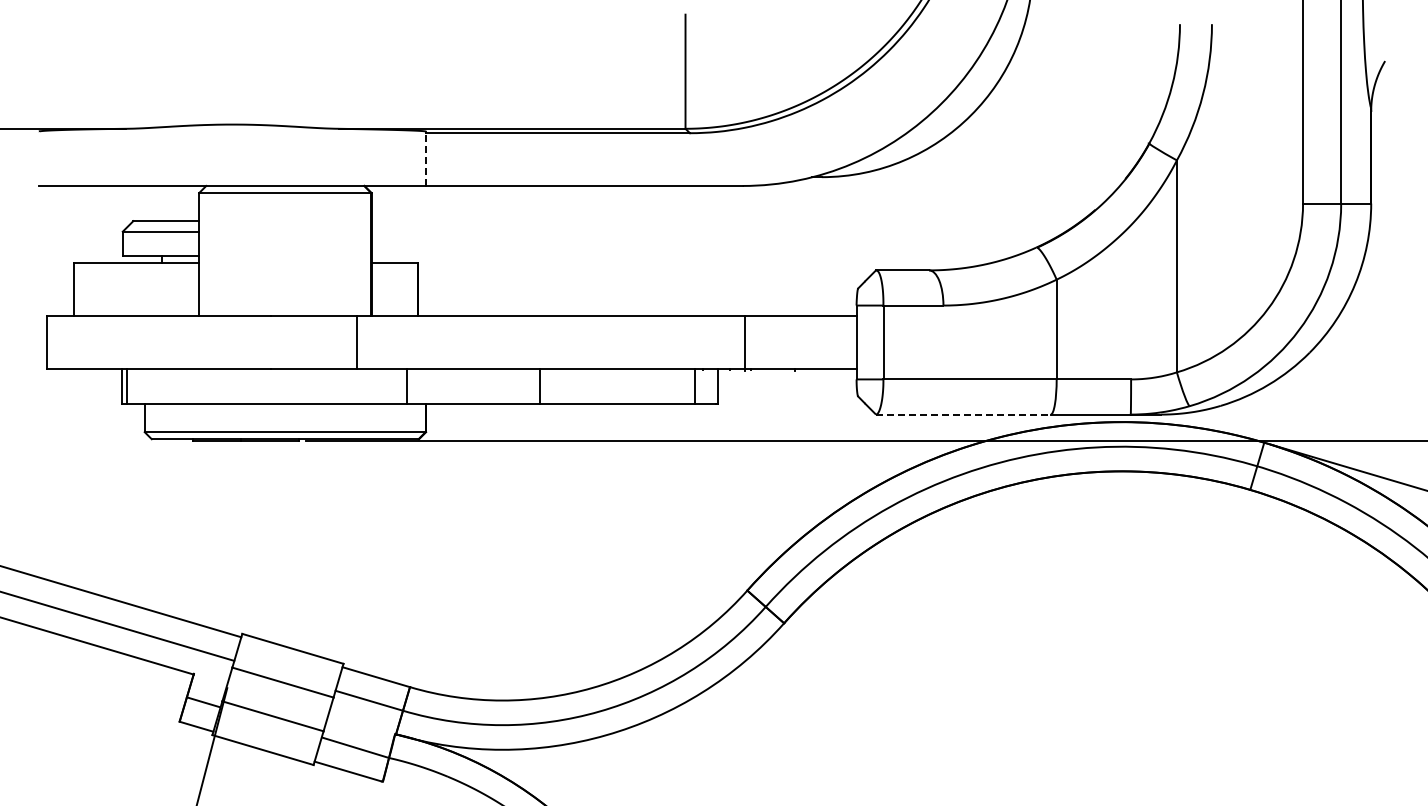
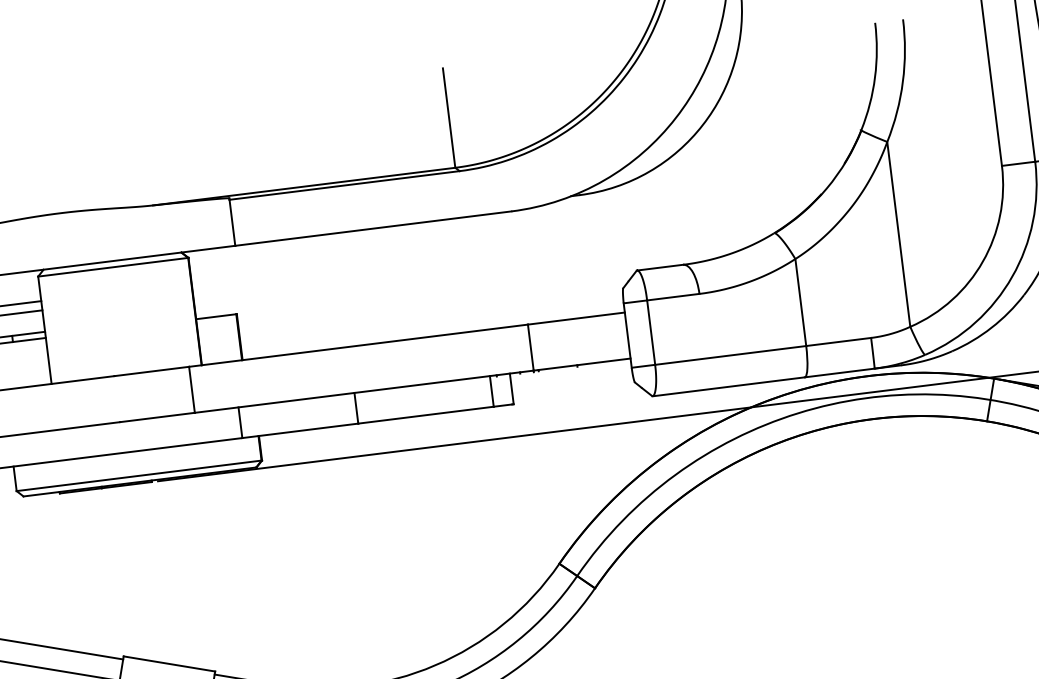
line: (426, 158) -> (232, 221), dashed -> solid
line: (963, 414) -> (728, 386), dashed -> solid

